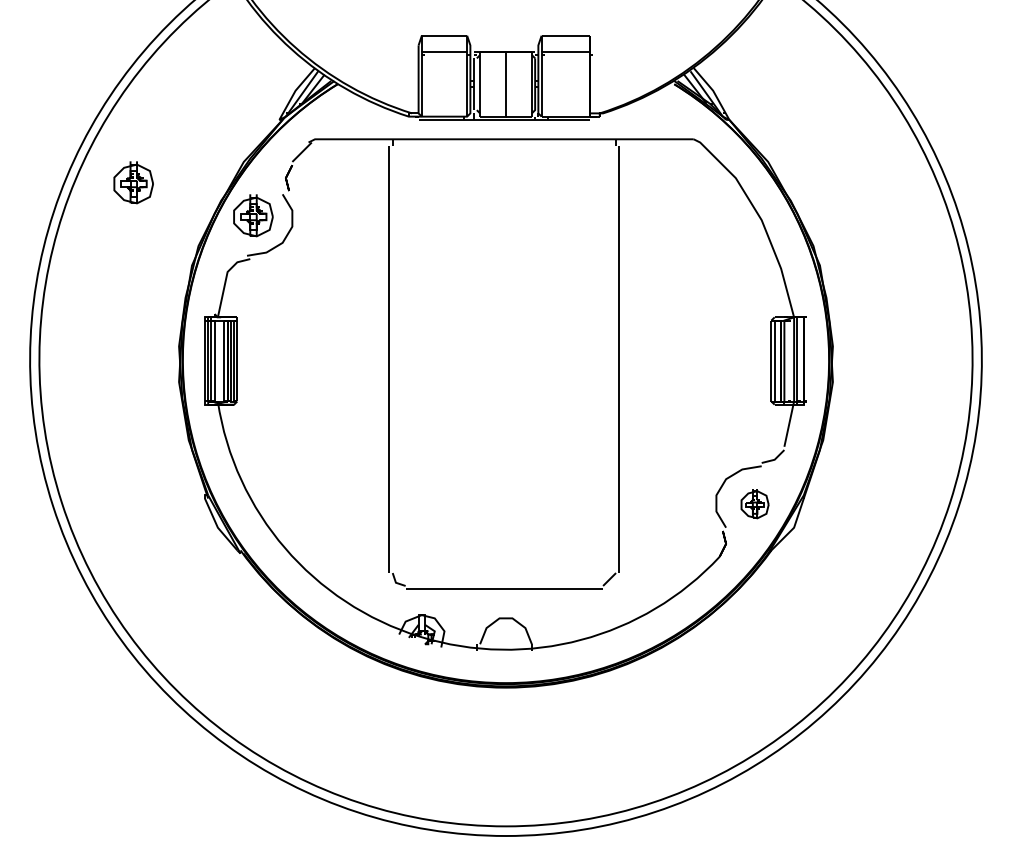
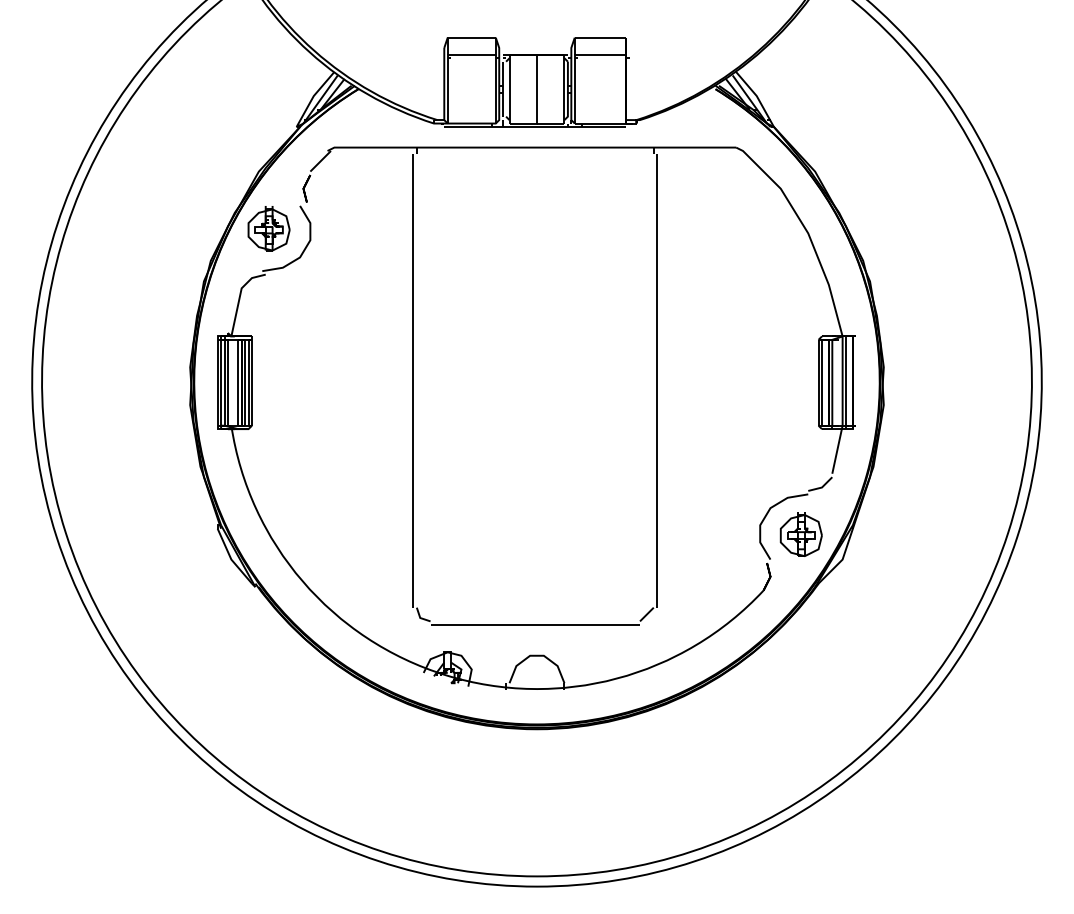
part: (133, 182) -> (141, 193), removed
part: (754, 504) -> (800, 534), size x1.43

